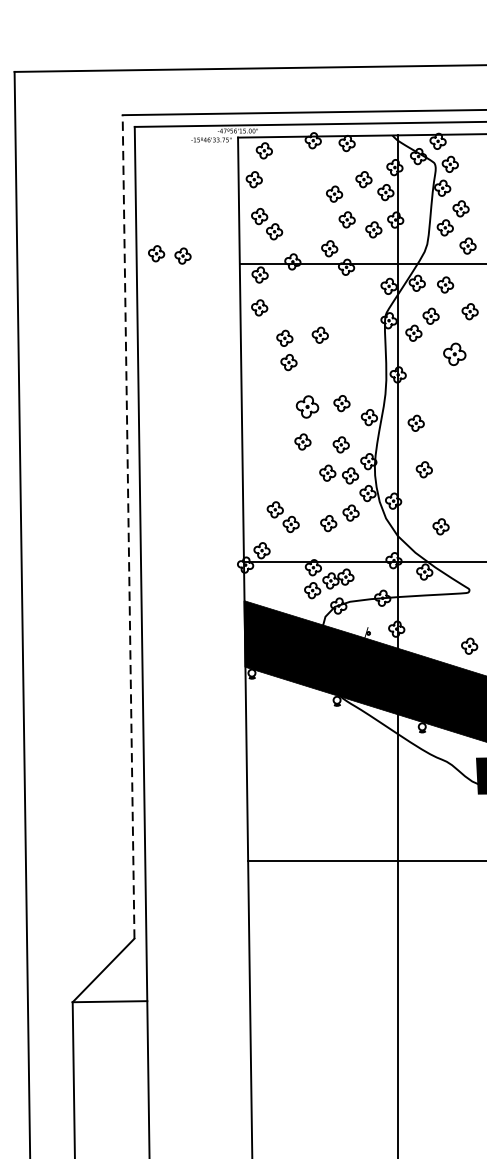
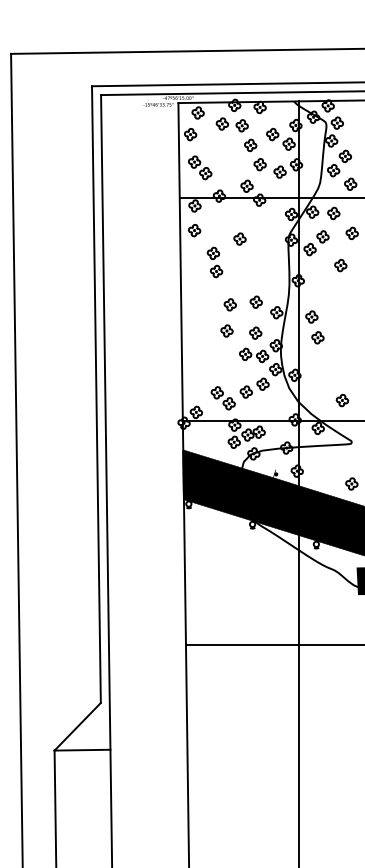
part: (168, 254) -> (231, 124), moved
part: (319, 334) -> (239, 238), moved
part: (454, 354) -> (340, 265), size x0.71
part: (306, 406) -> (229, 304), size x0.71
part: (423, 469) -> (317, 337), moved
part: (282, 517) -> (222, 398), moved
line: (128, 526) -> (96, 394), dashed -> solid
part: (441, 526) -> (342, 400), moved

